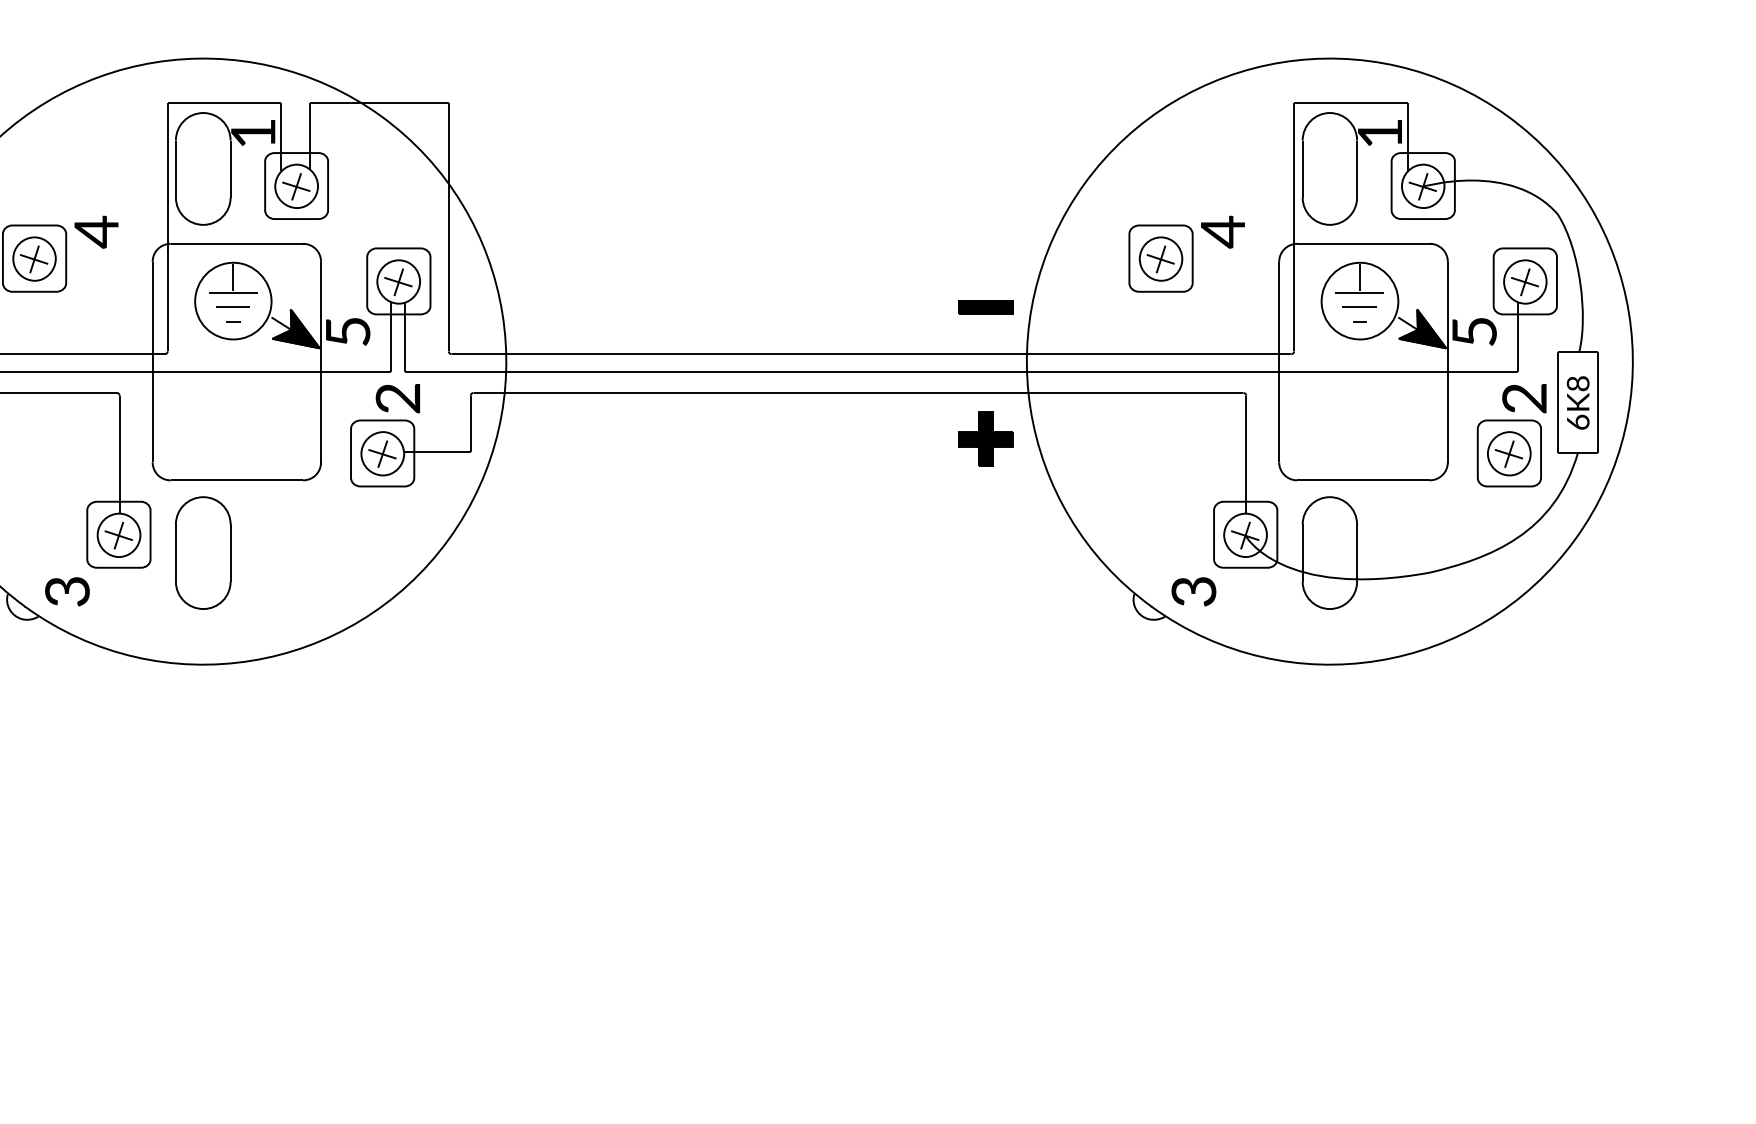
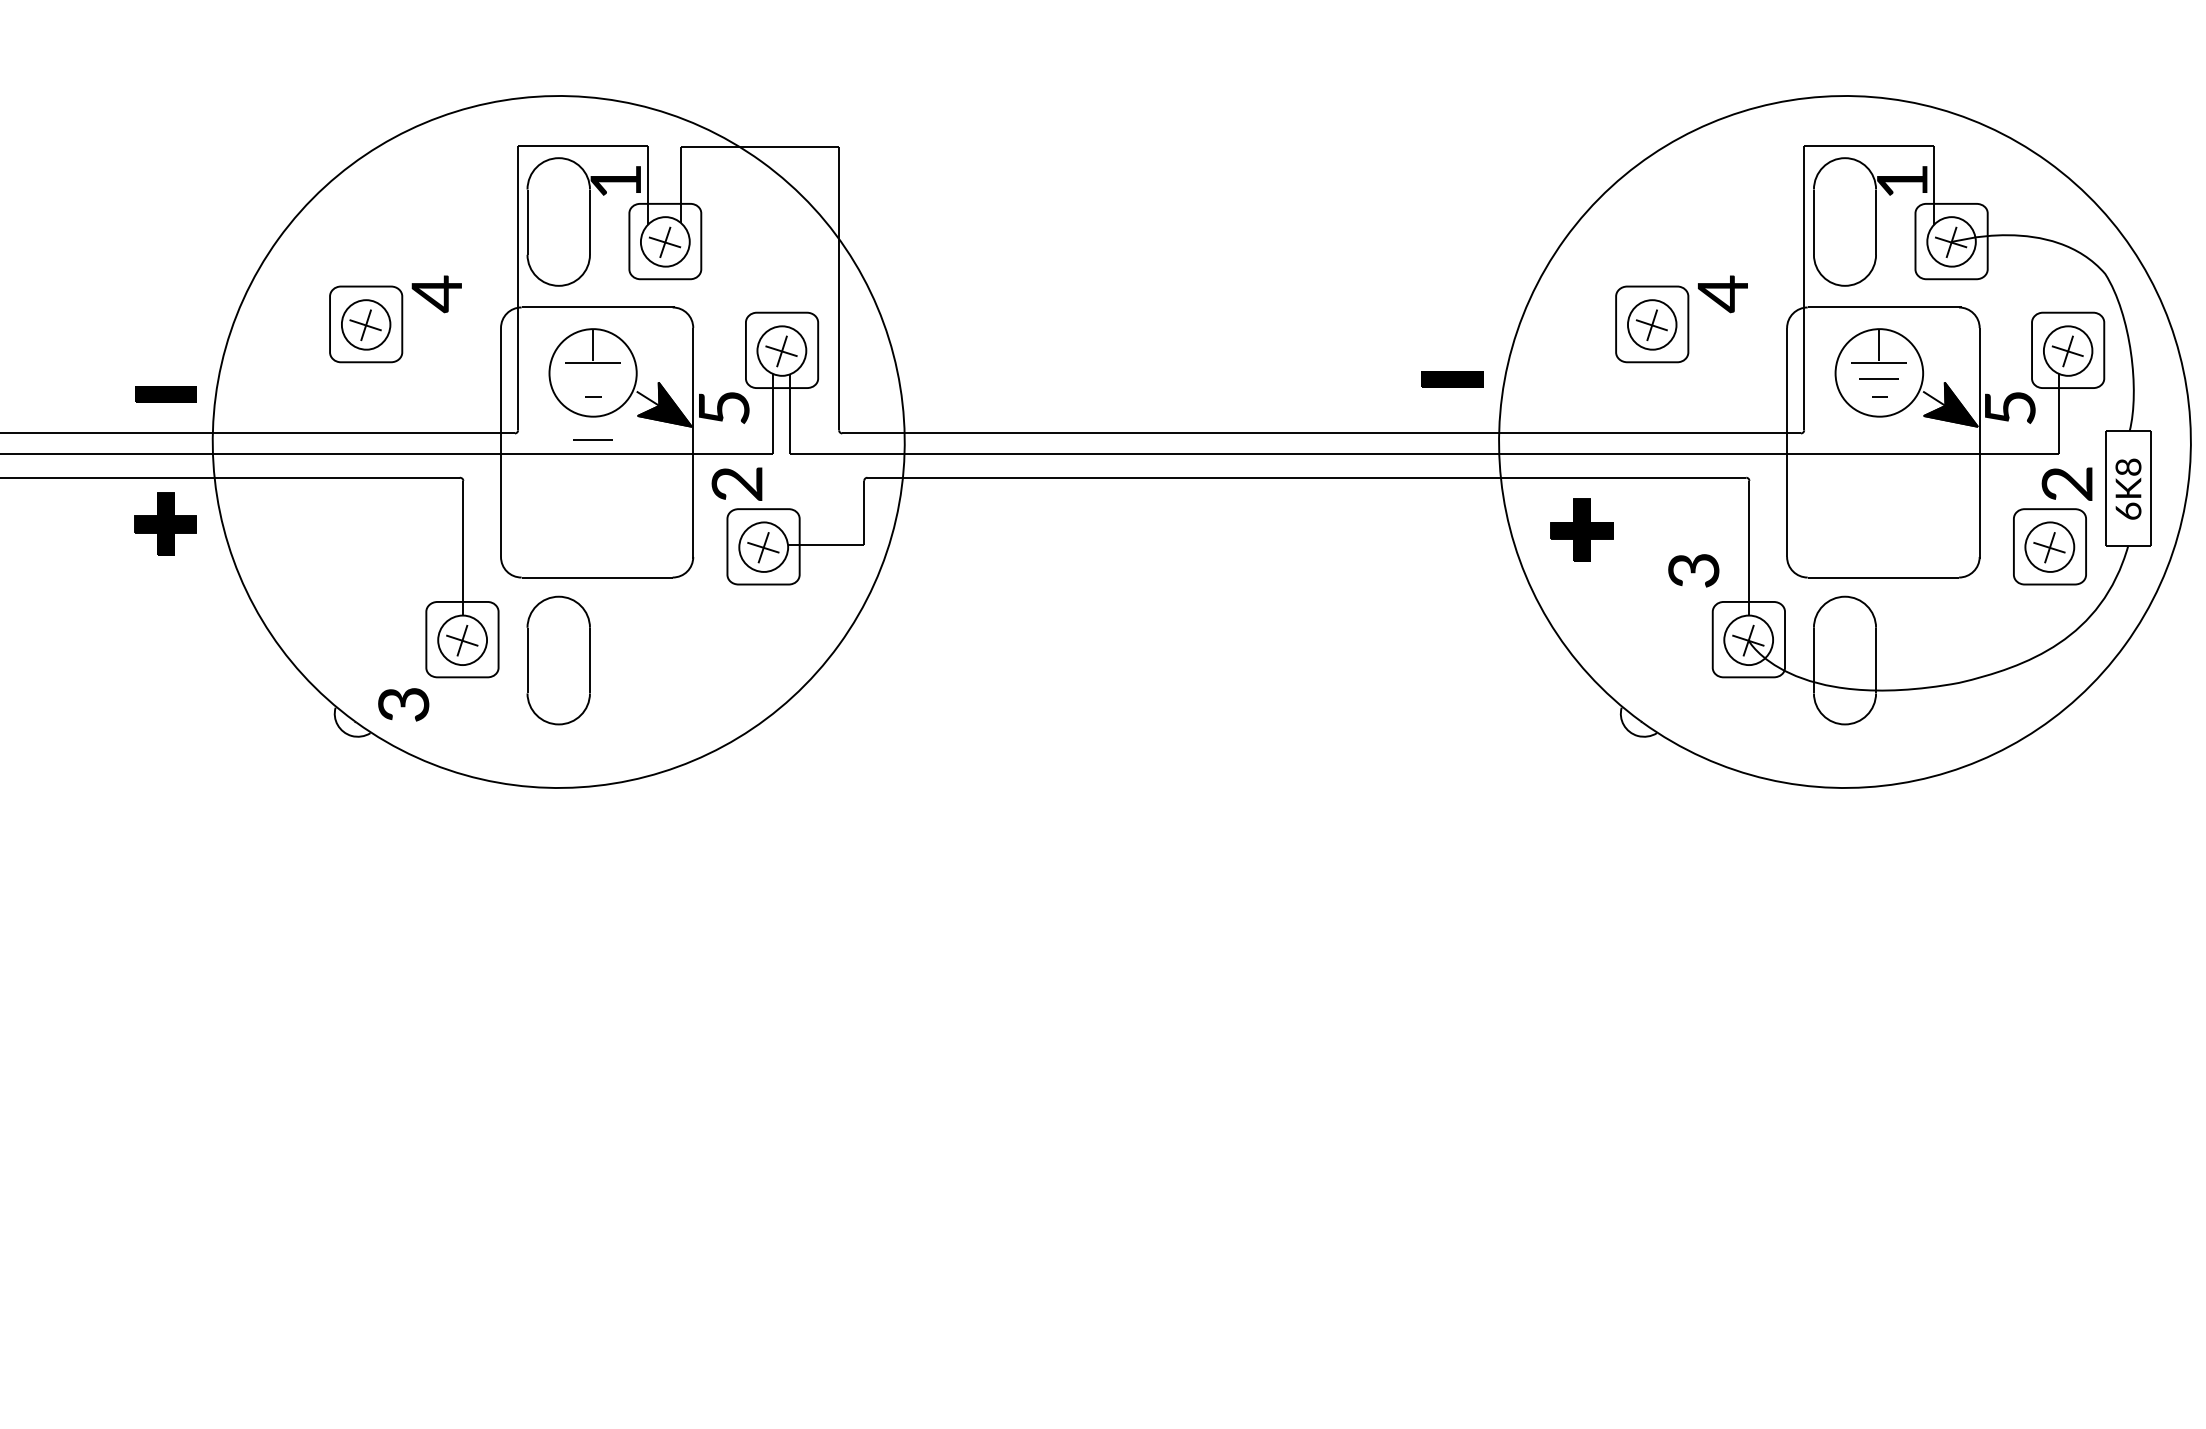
line: (232, 306) -> (592, 439), moved
text: (397, 397) -> (736, 483), moved
part: (985, 438) -> (1581, 529), moved
text: (1193, 591) -> (1693, 570), moved

